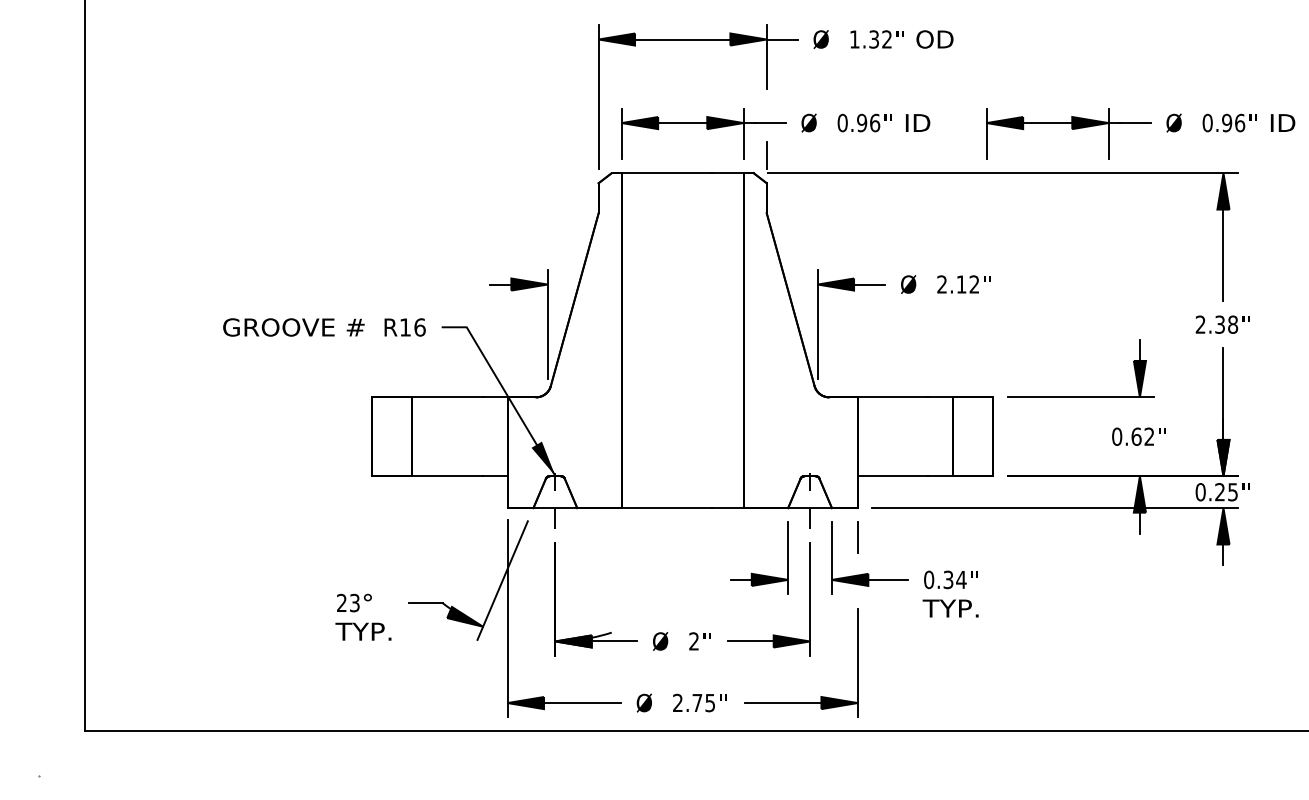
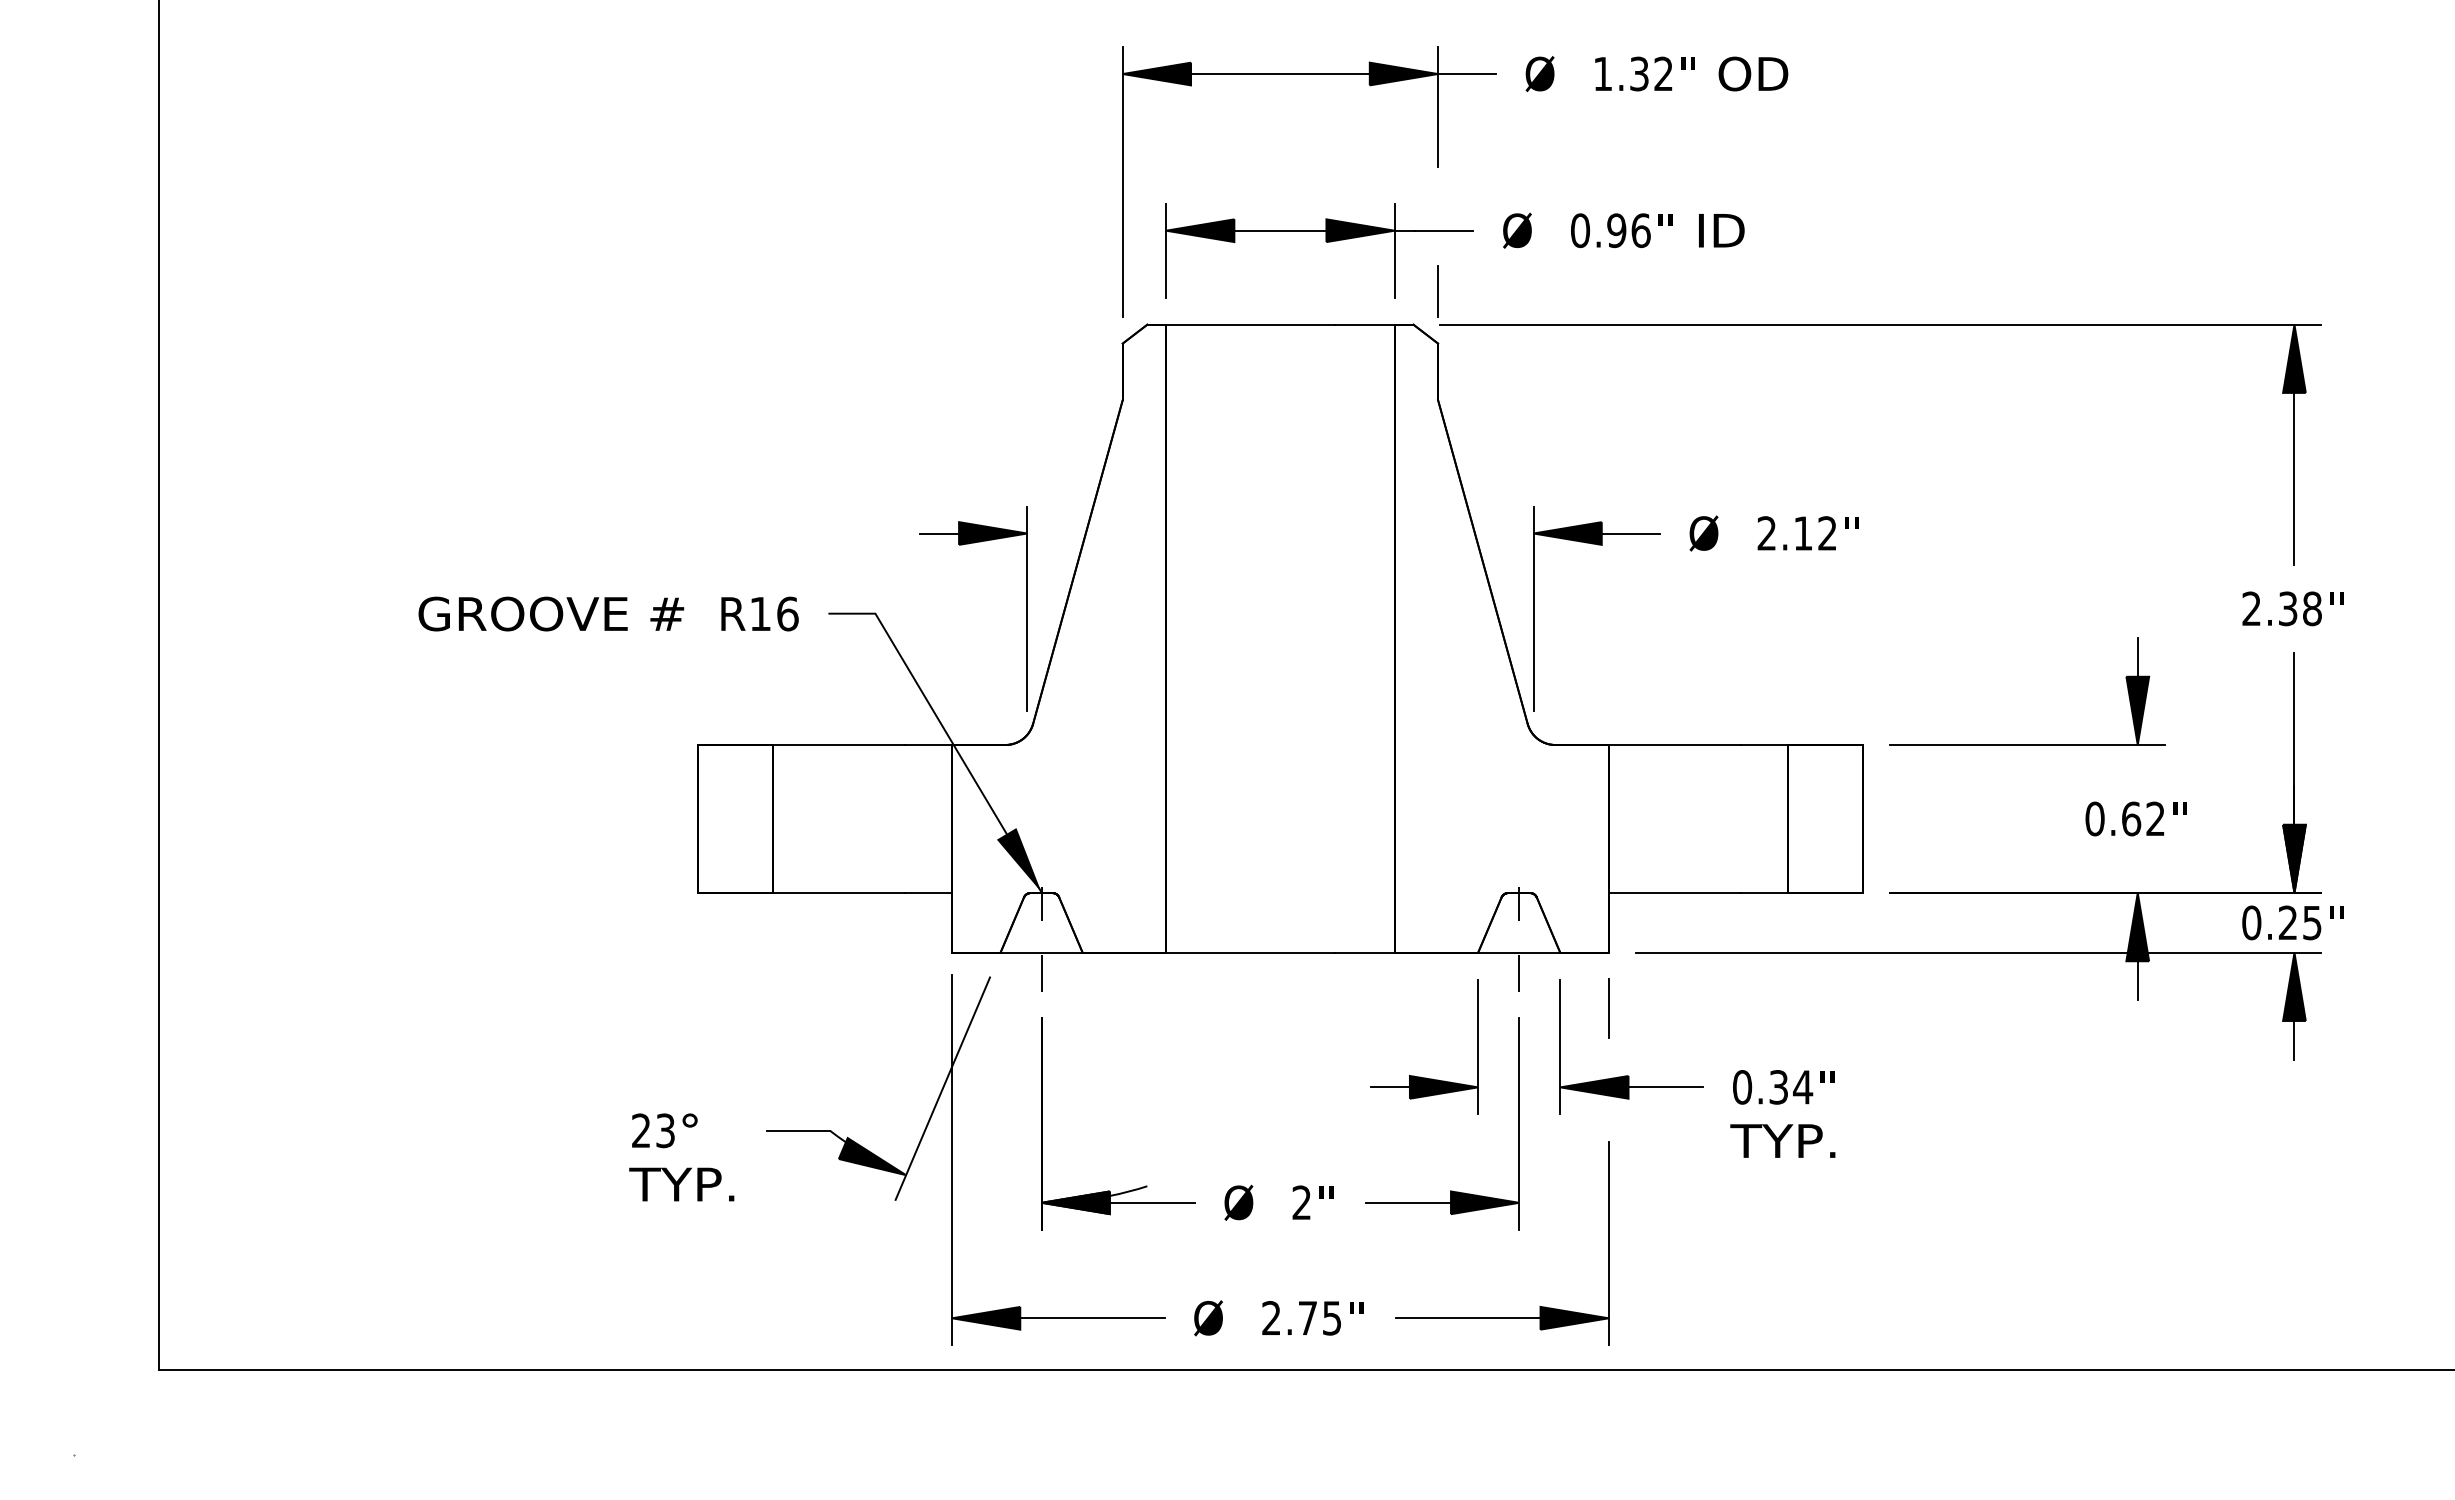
part: (1140, 123) -> (2138, 231), removed

